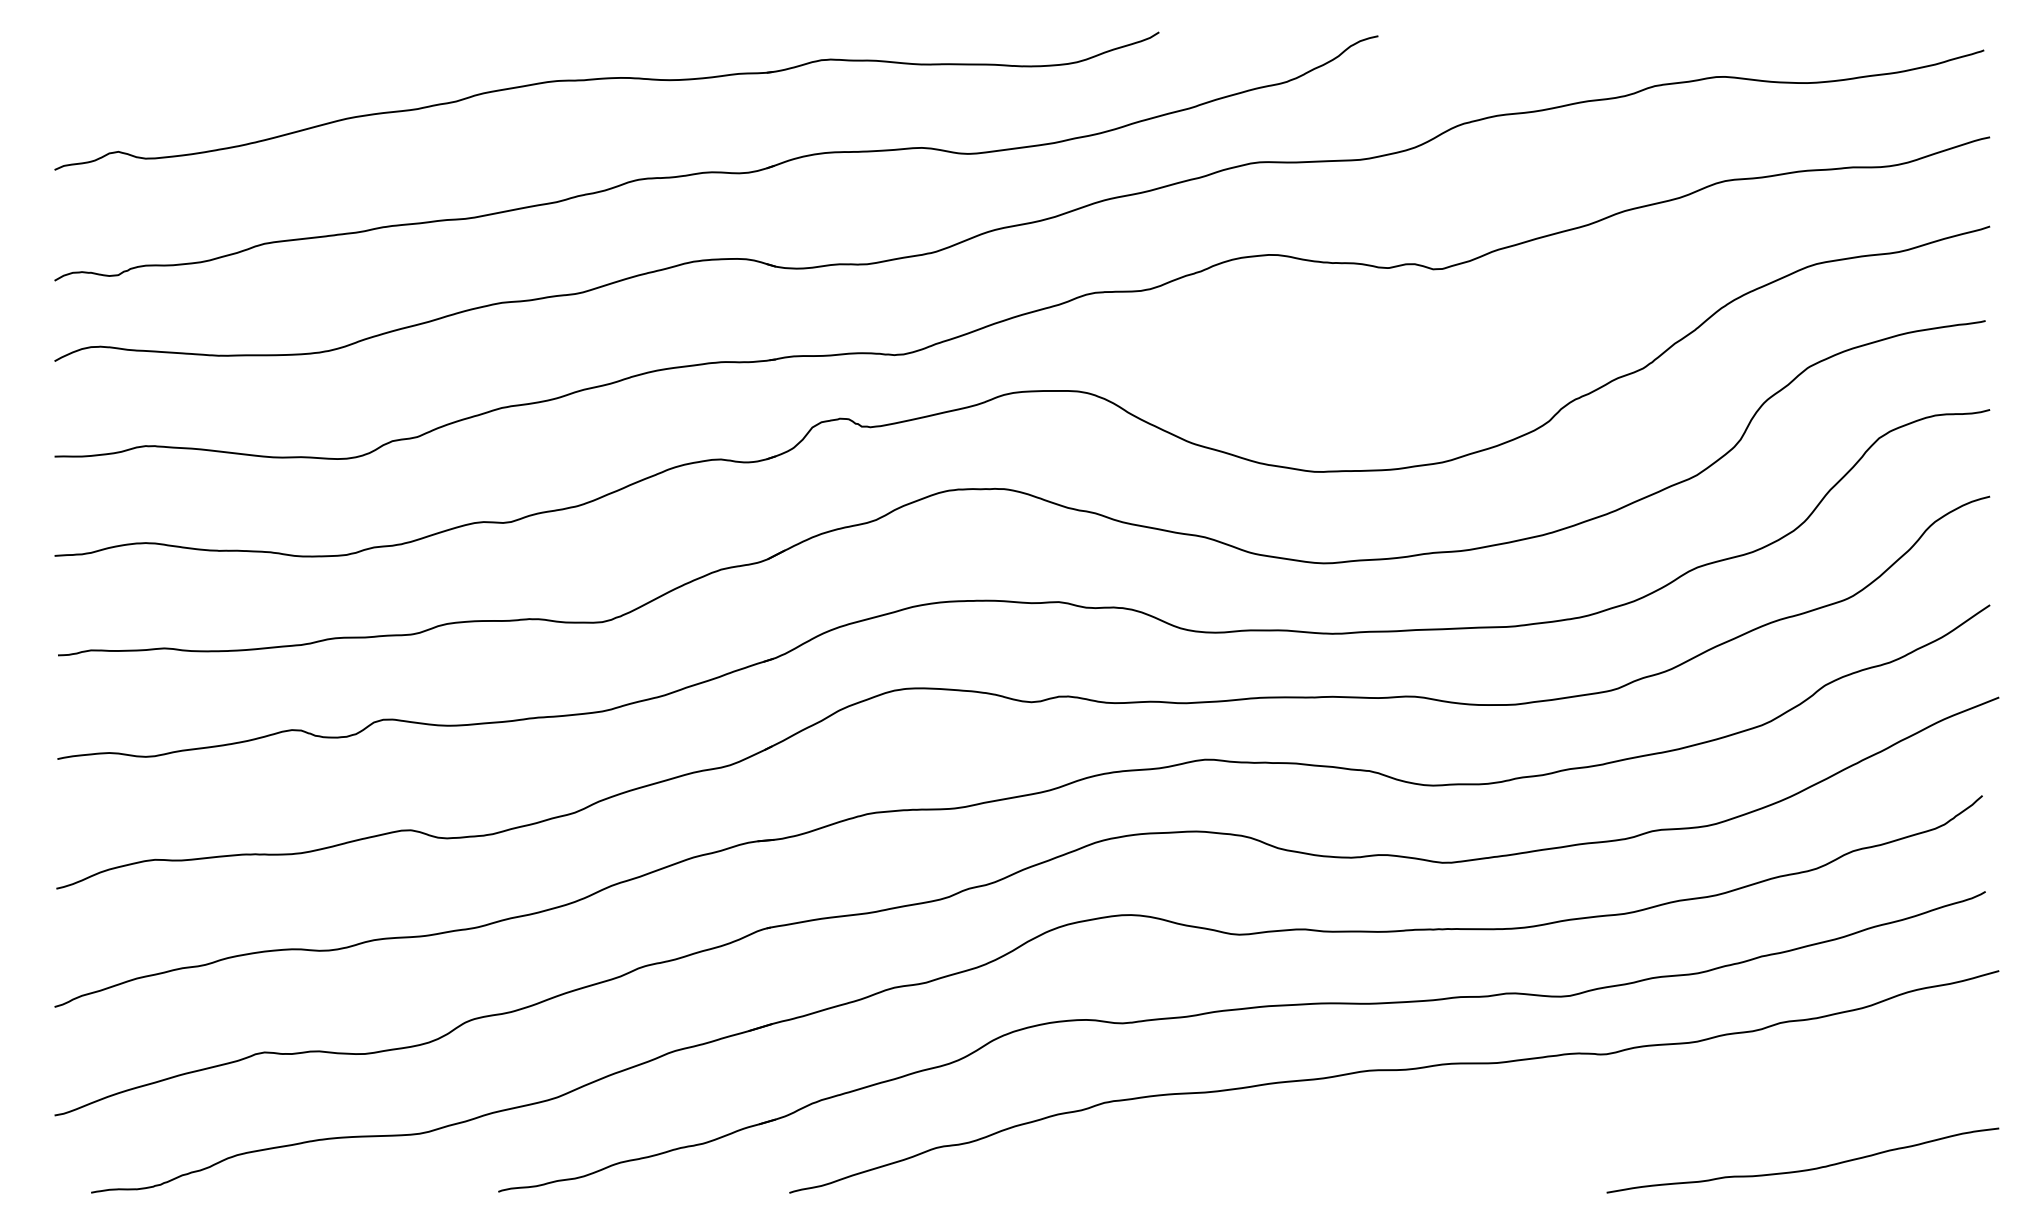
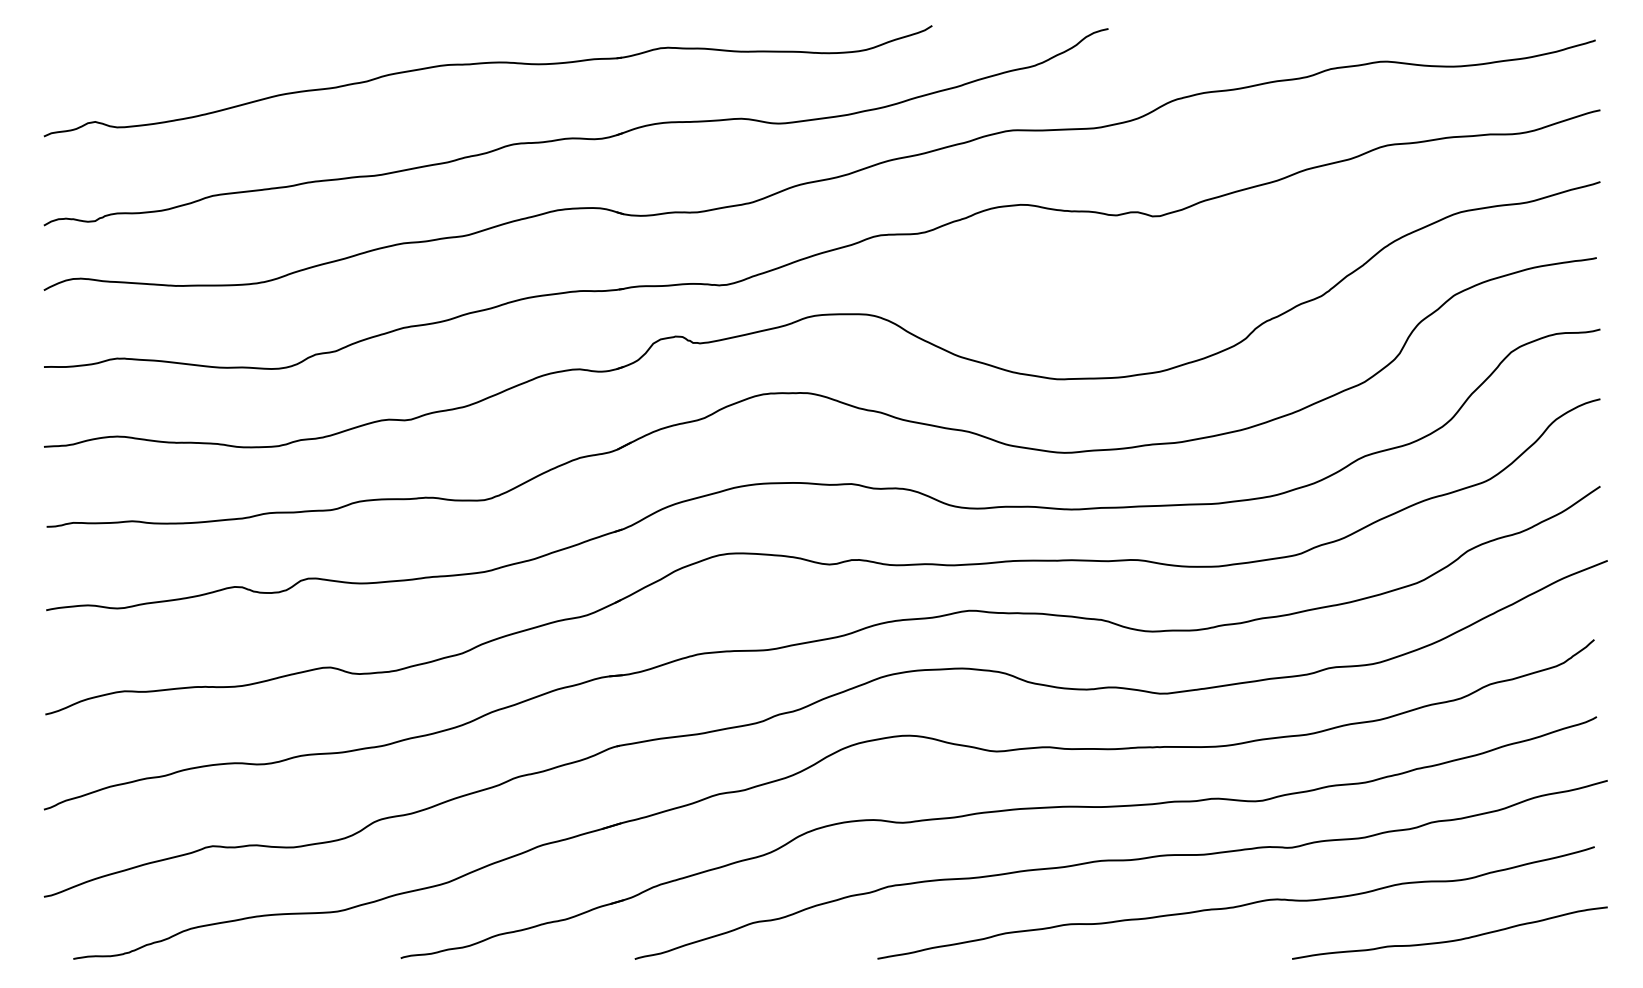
curve: (1537, 1126) -> (1236, 905), added

